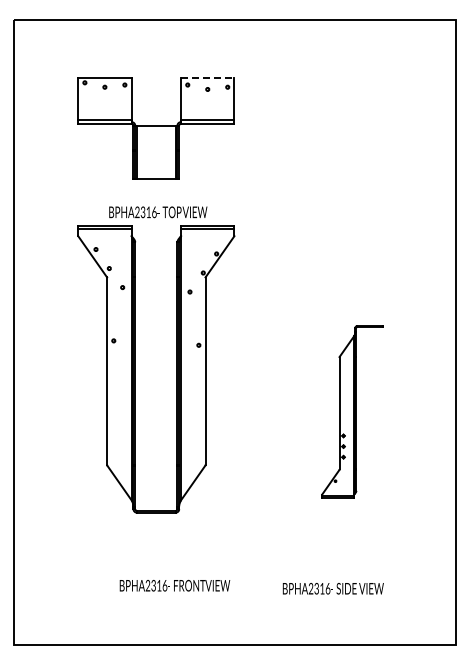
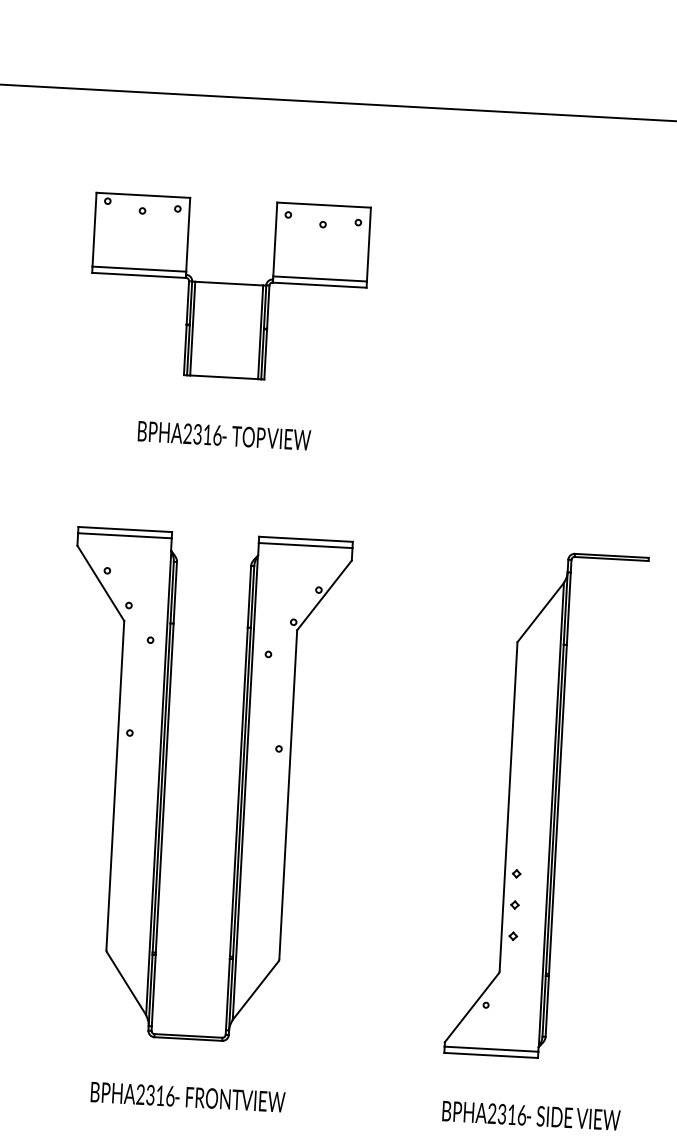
line: (207, 78) -> (323, 205), dashed -> solid
part: (176, 369) -> (237, 789), moved
part: (352, 411) -> (546, 804), size x1.67
text: (174, 585) -> (187, 1096), moved
text: (332, 588) -> (529, 1115), moved

